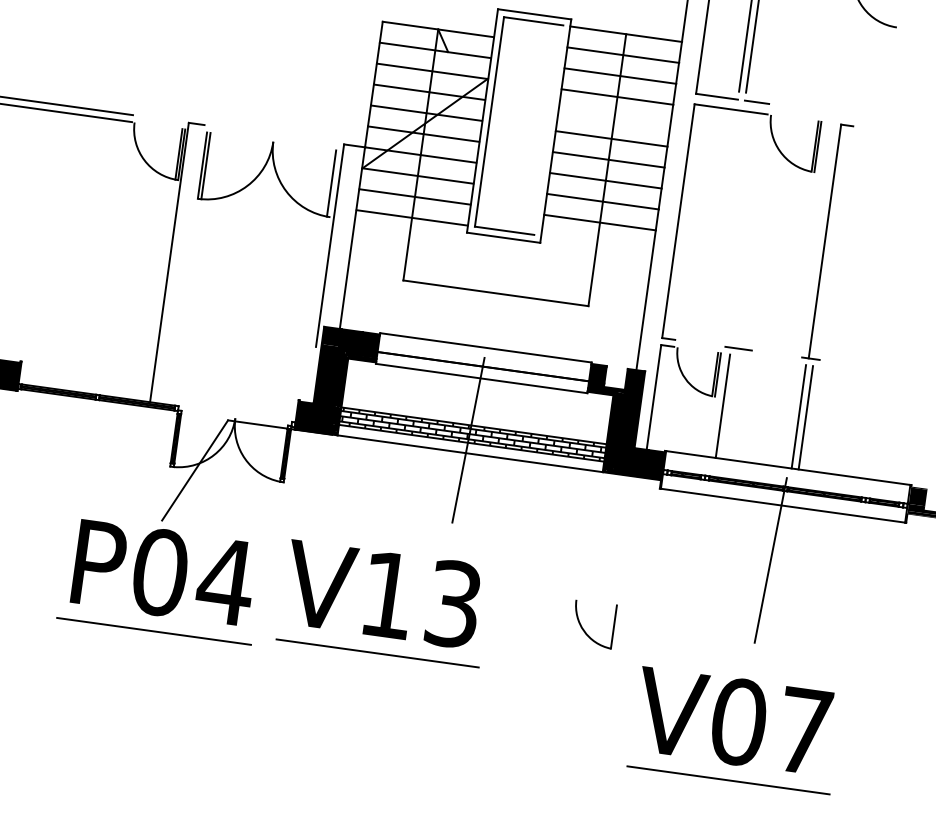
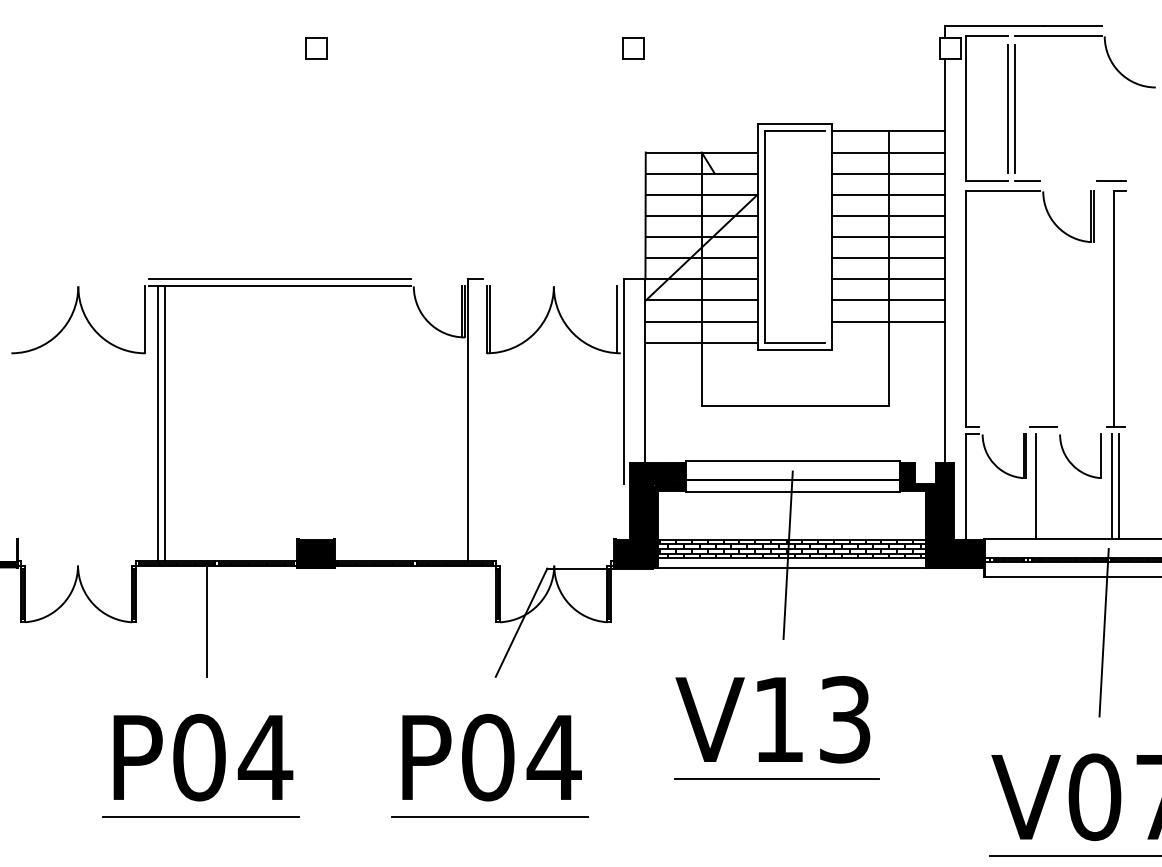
line: (840, 113) -> (1111, 180), added
line: (614, 117) -> (888, 215), added
part: (160, 580) -> (489, 765), moved
part: (384, 602) -> (776, 727), moved
part: (584, 630) -> (1072, 463), moved

